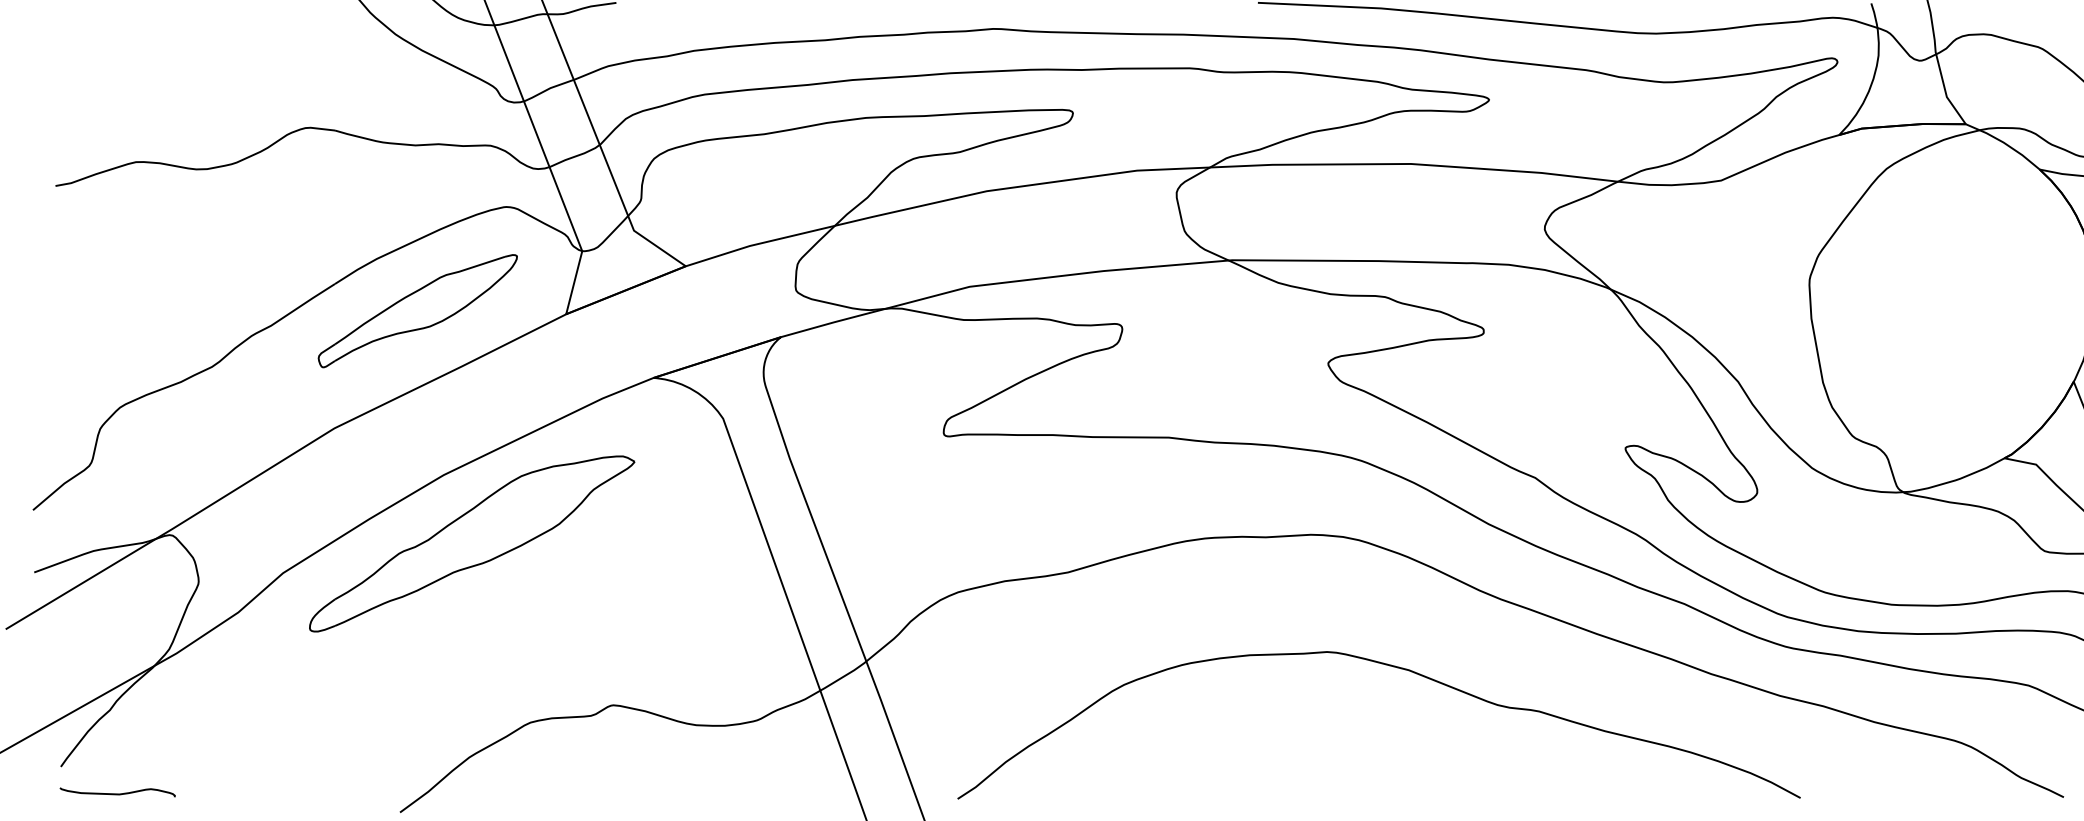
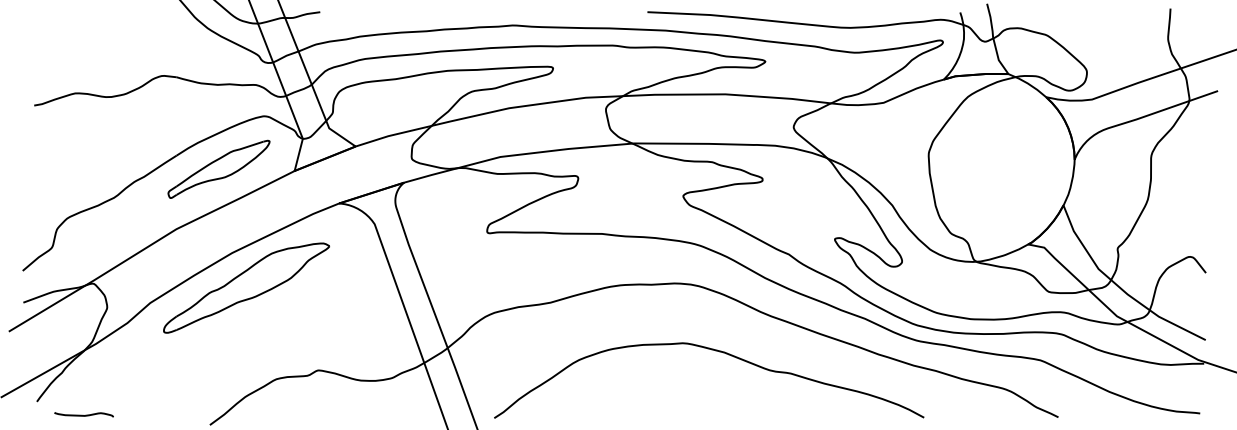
curve: (114, 791) -> (82, 414), moved

